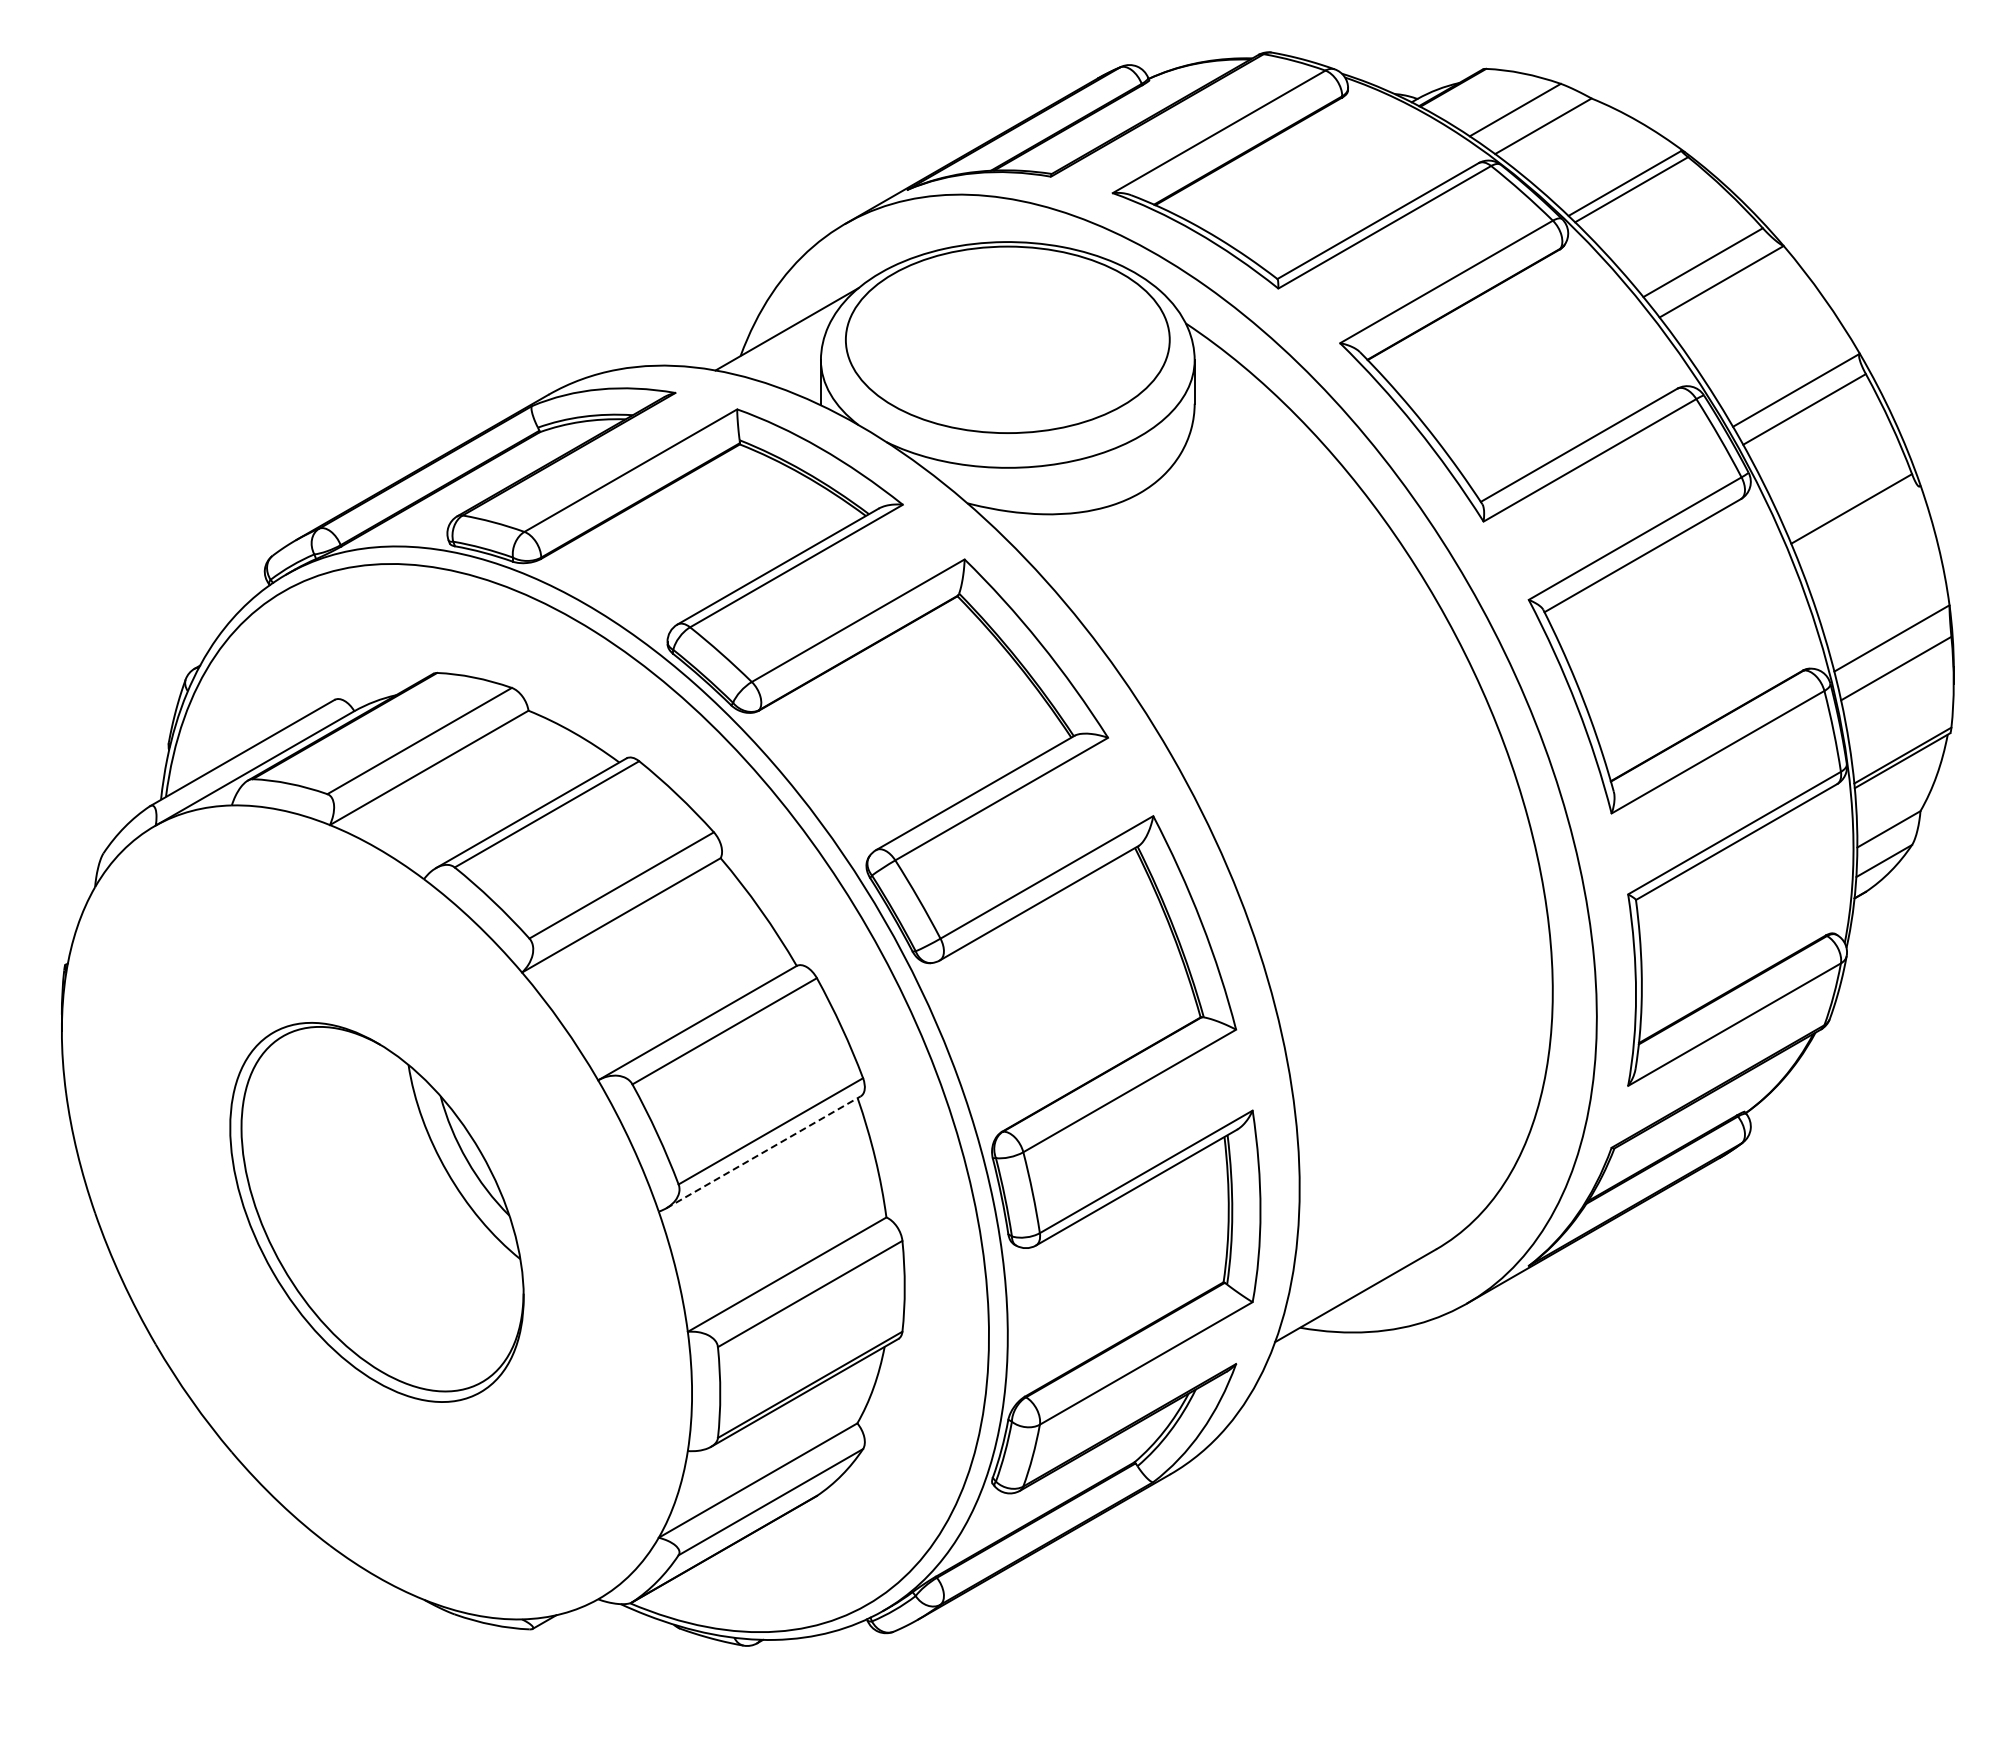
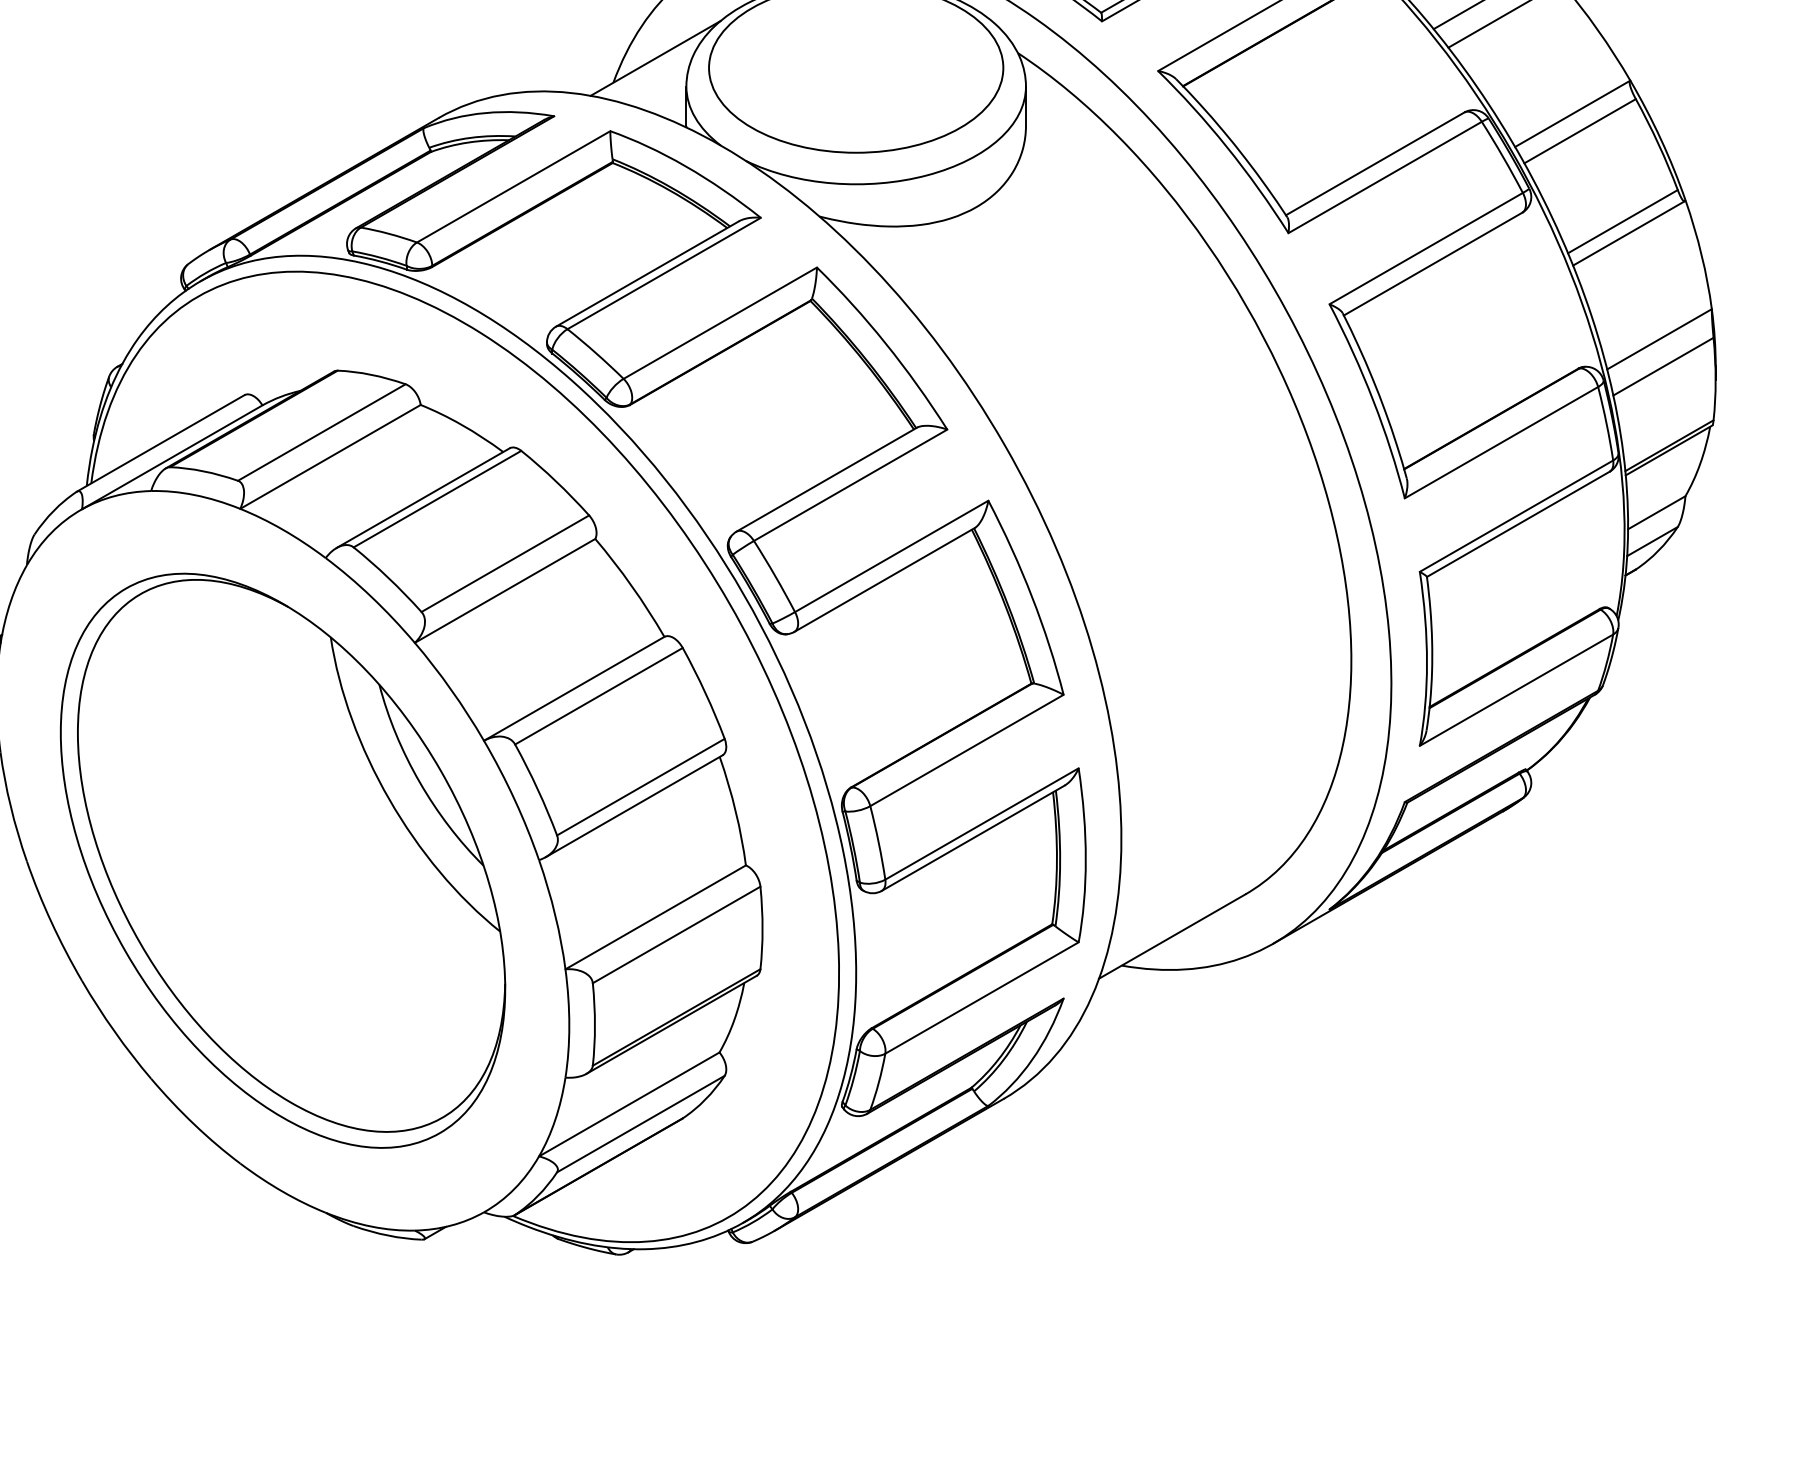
line: (1857, 521) -> (1628, 233), added
line: (763, 1152) -> (634, 806), dashed -> solid
part: (376, 1212) -> (282, 860), size x1.67

